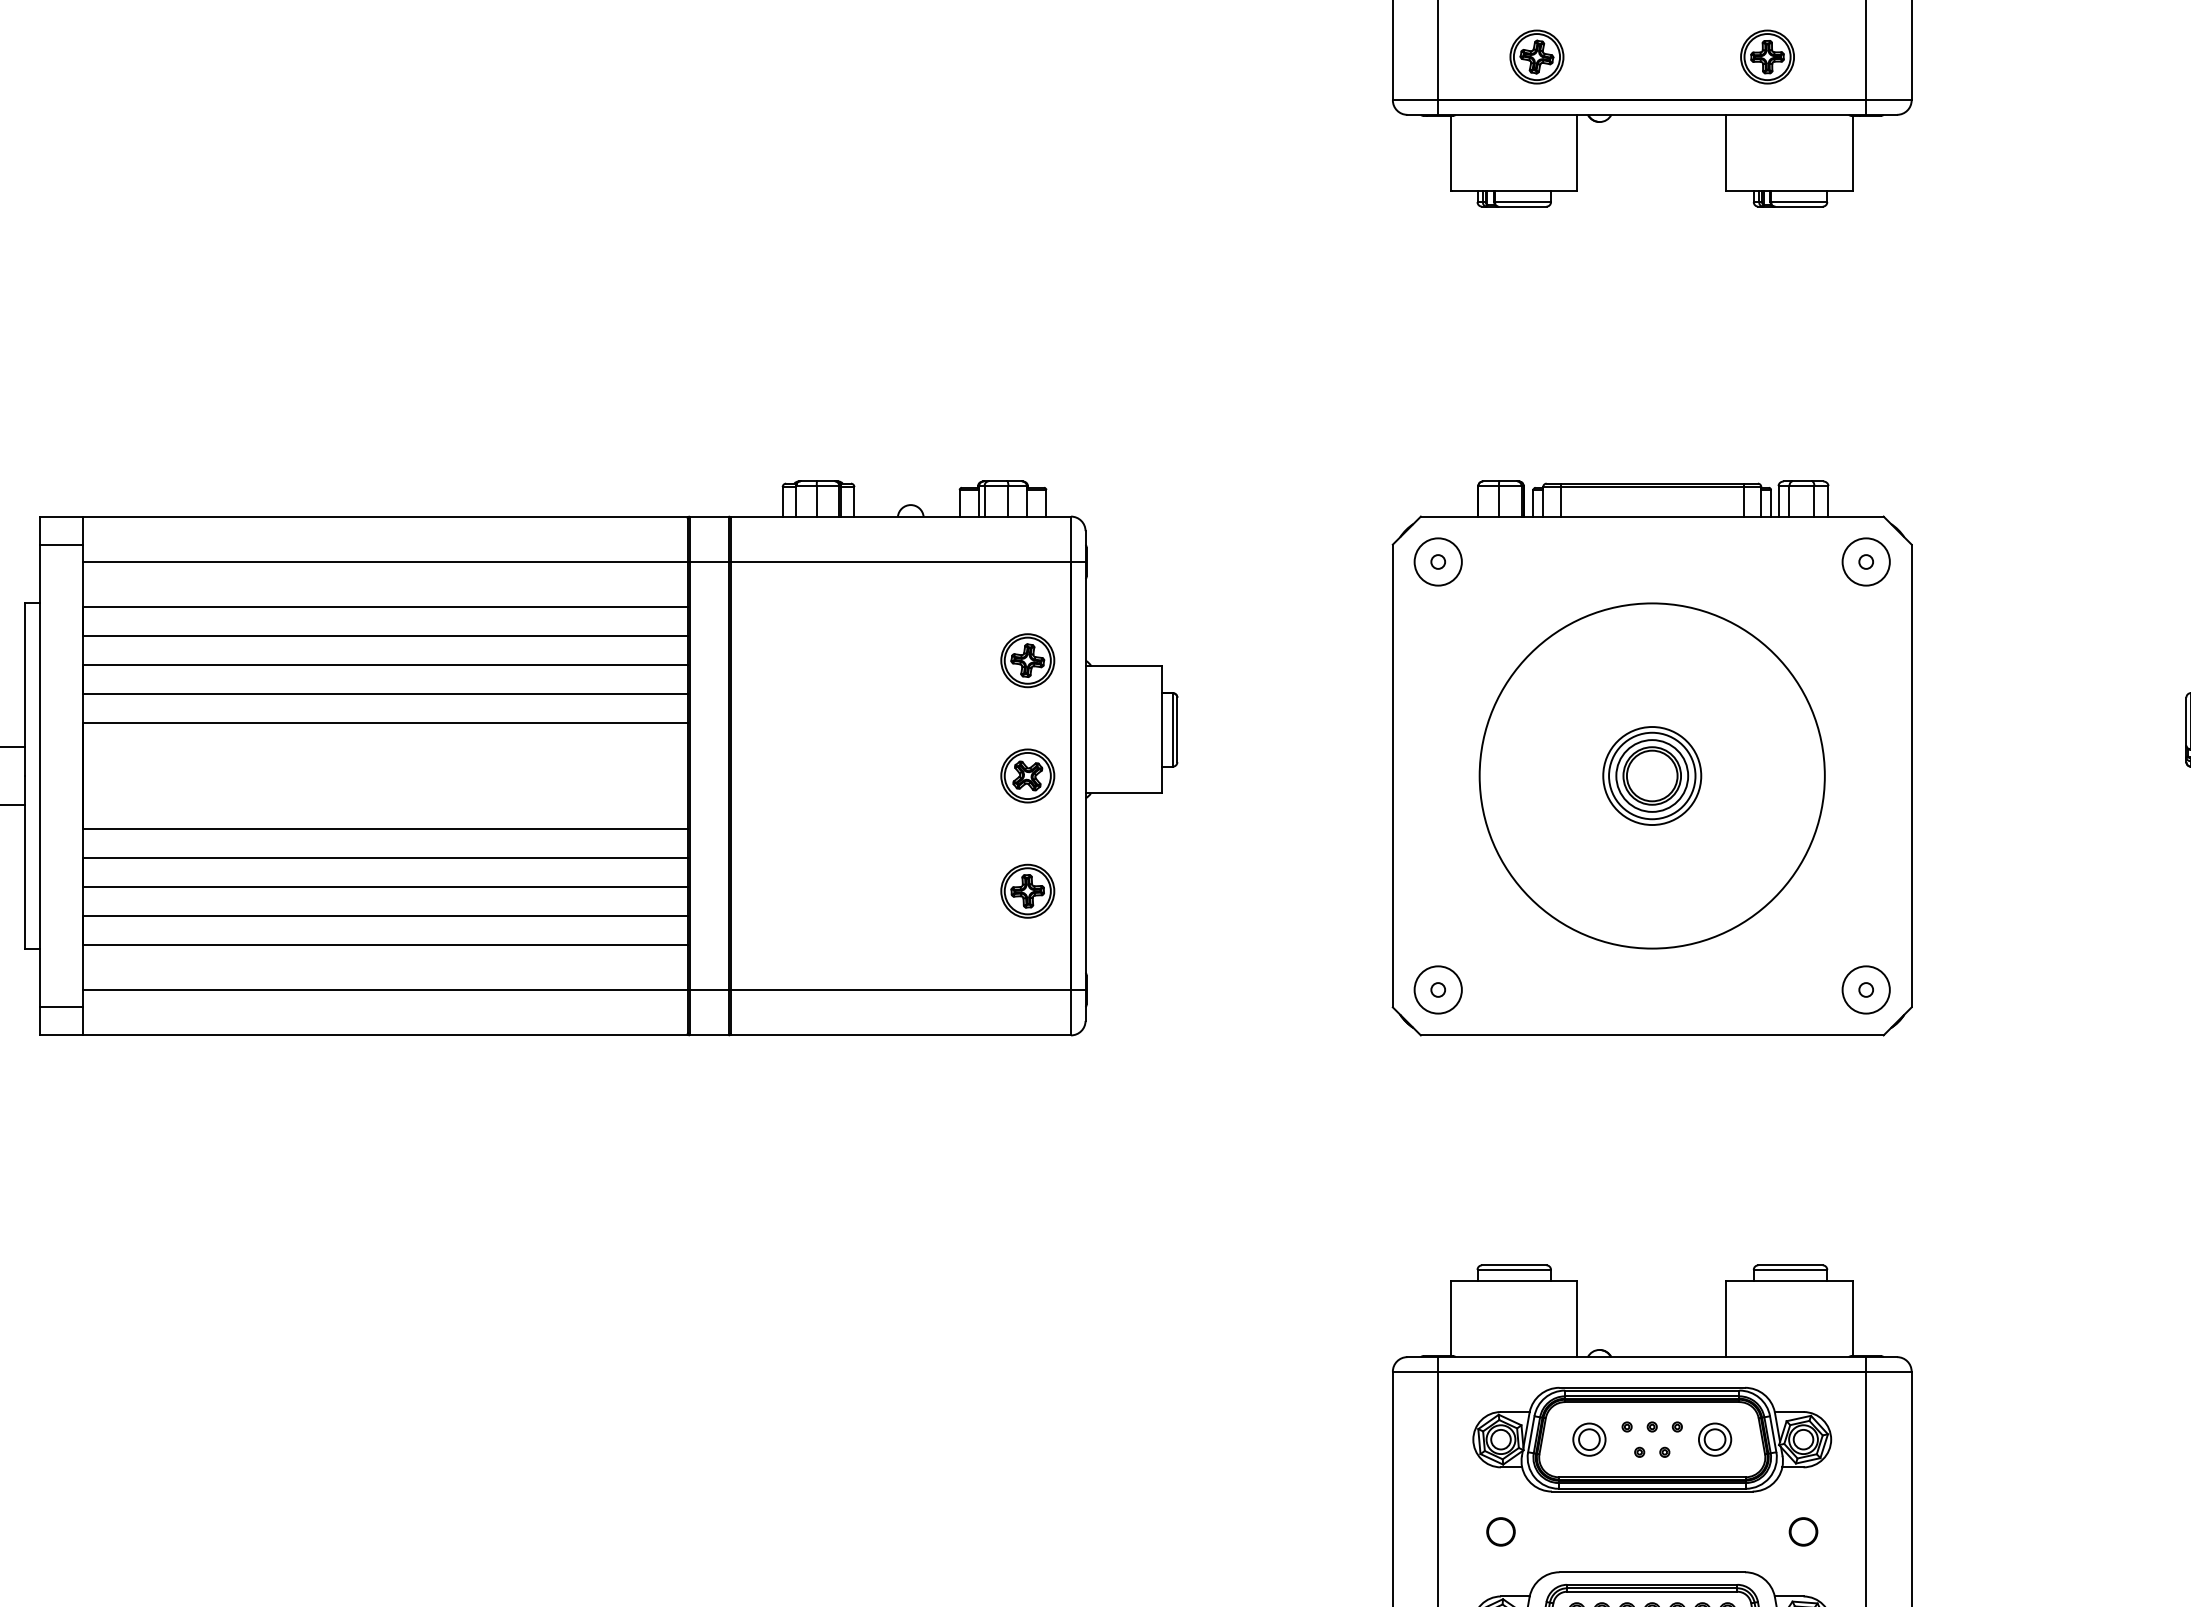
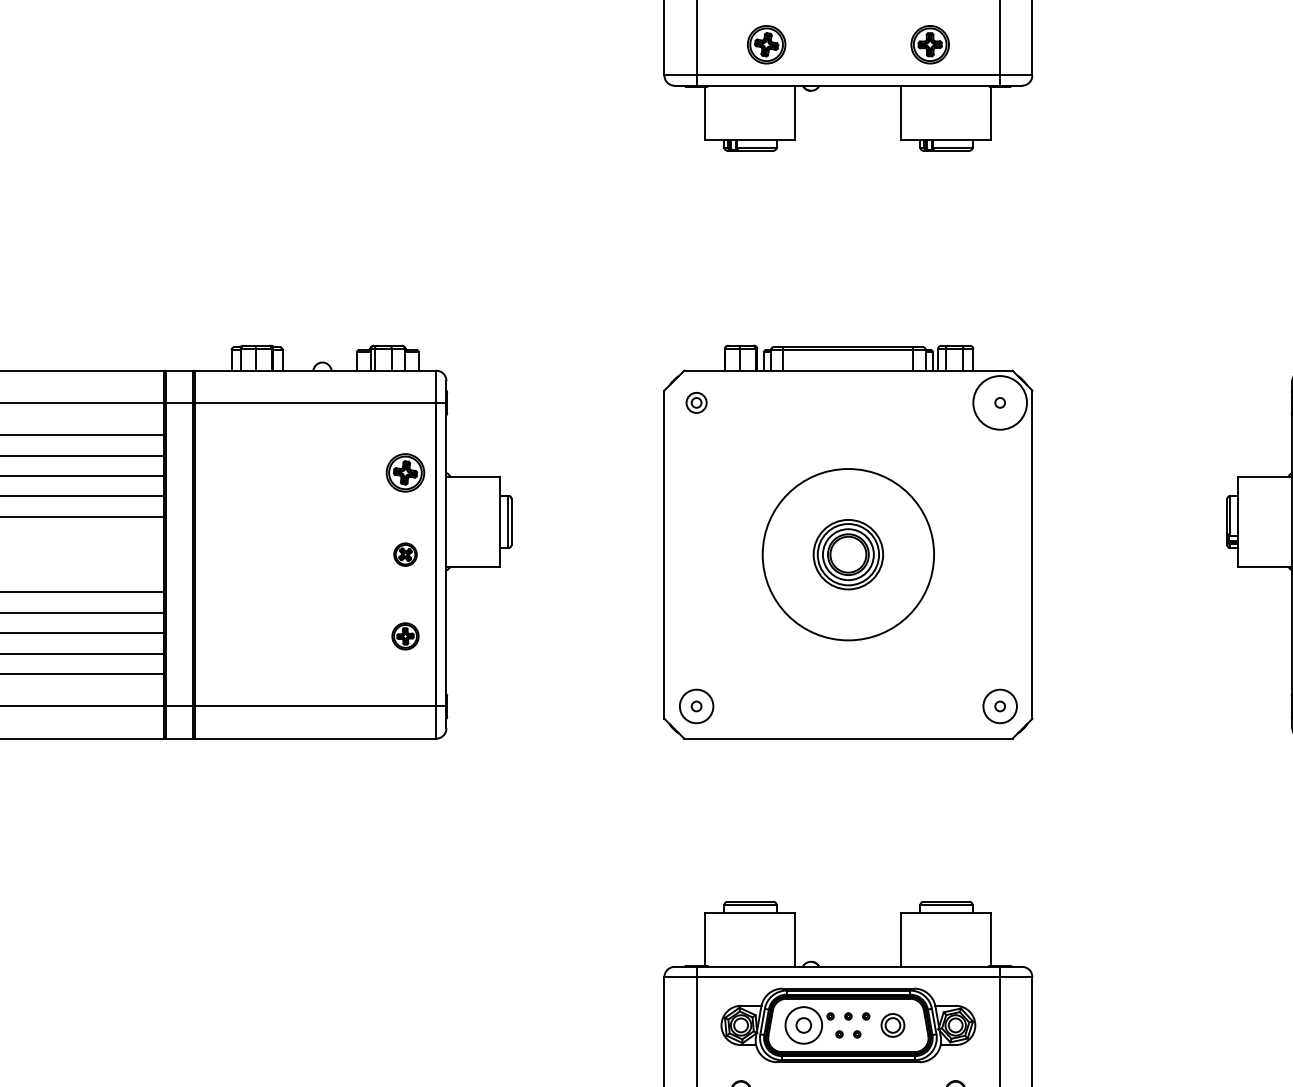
circle: (1437, 561) -> (696, 402), size x0.6
circle: (1865, 561) -> (999, 402), size x1.6
part: (1027, 775) -> (405, 554), size x0.6
circle: (1651, 775) -> (847, 554), size x0.7
part: (1027, 890) -> (405, 635), size x0.7
circle: (1589, 1439) -> (803, 1025), size x1.6

